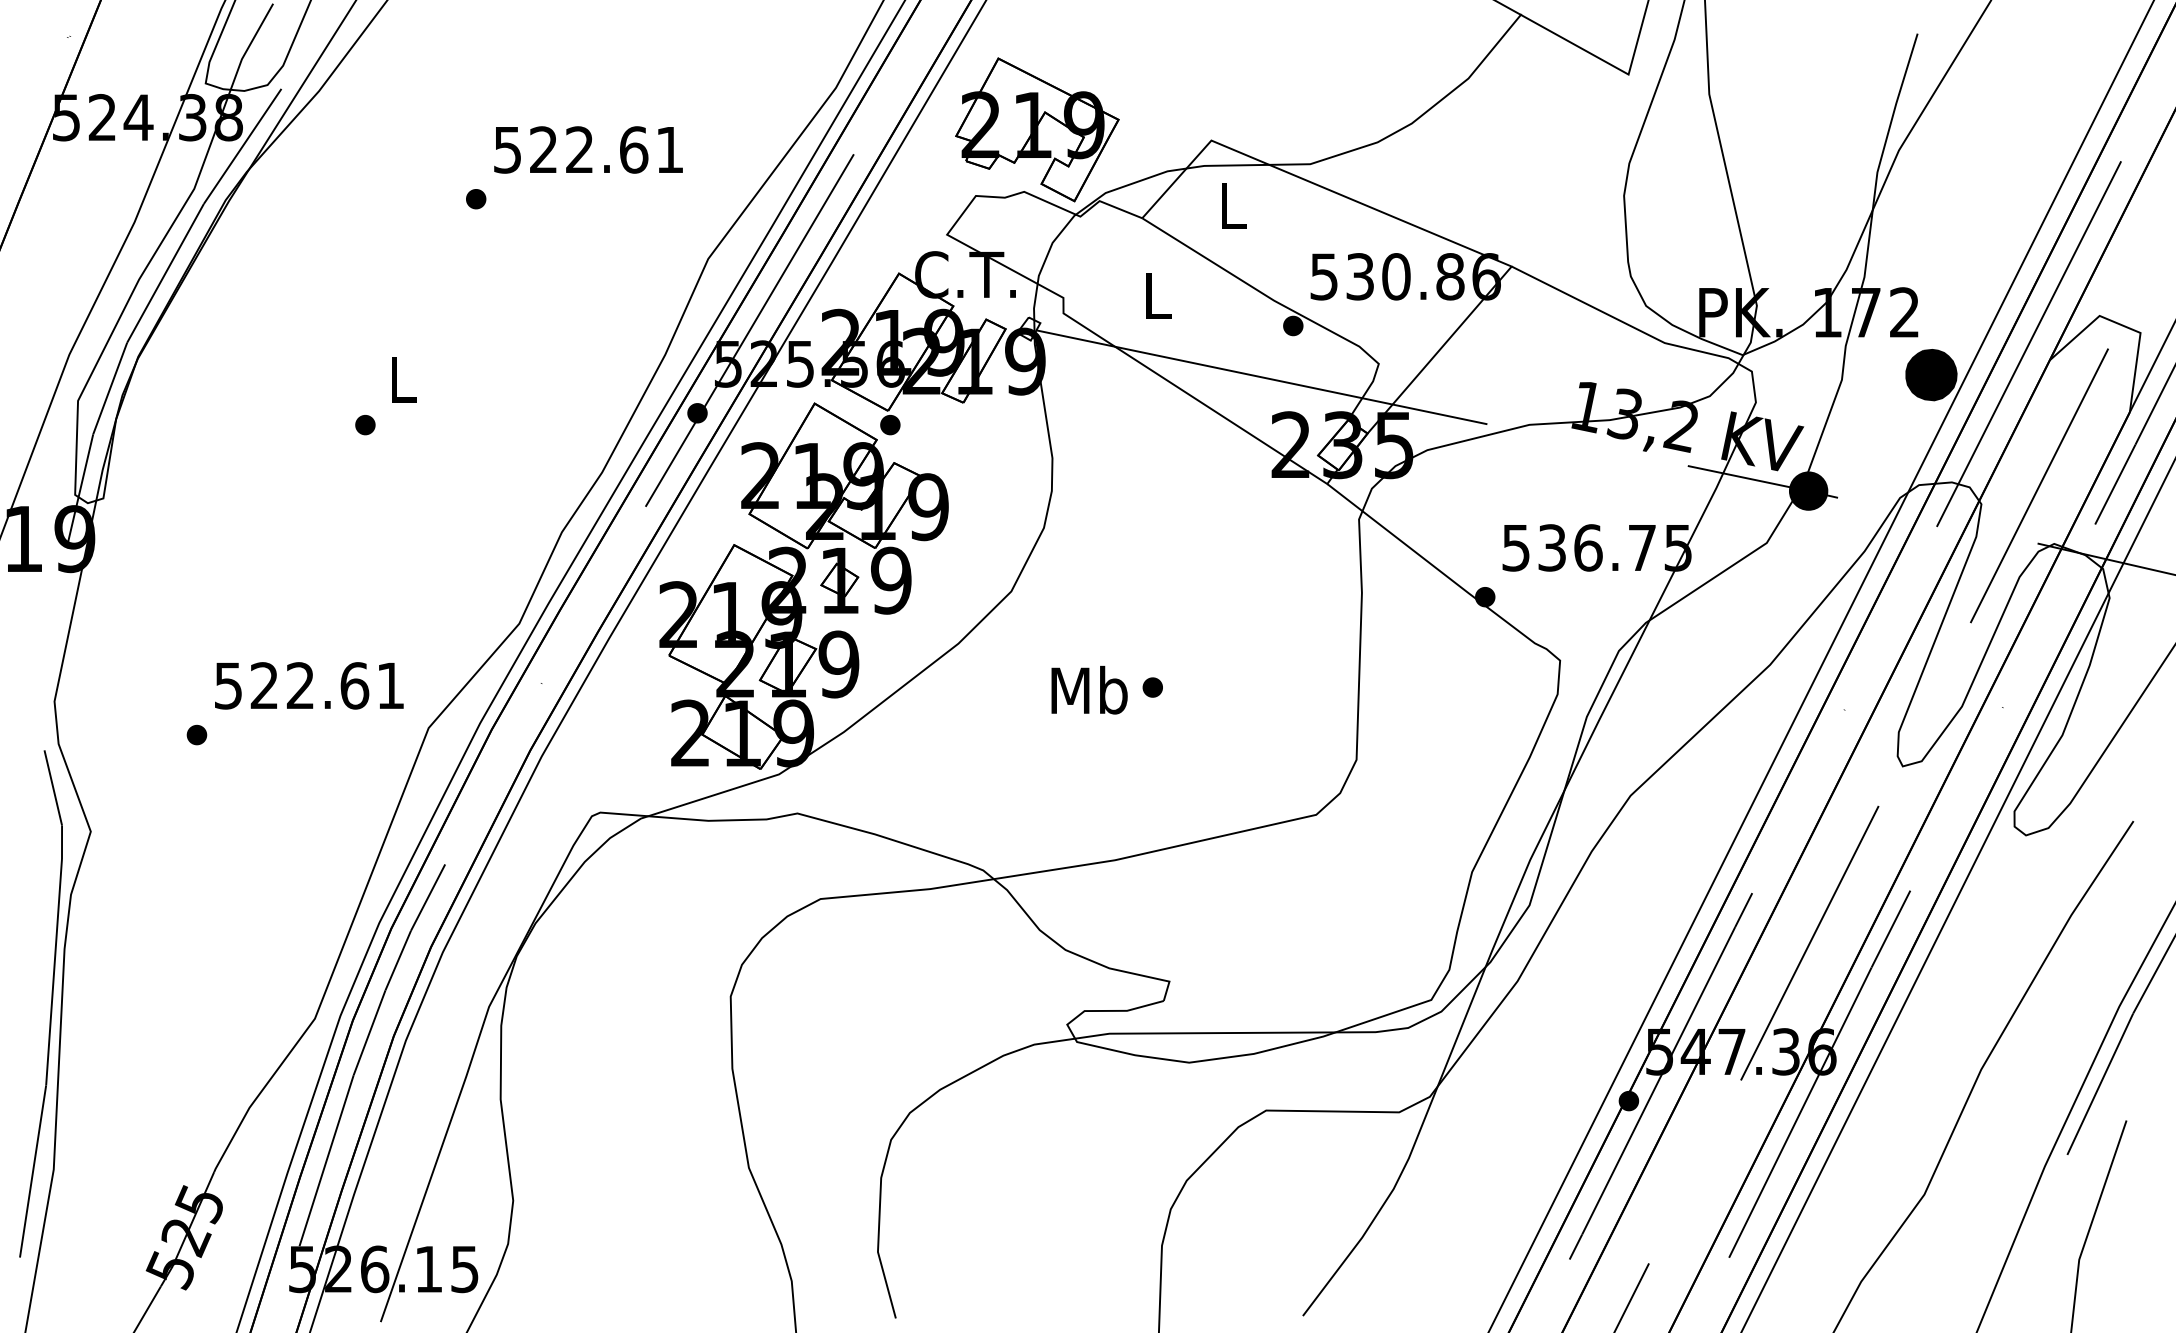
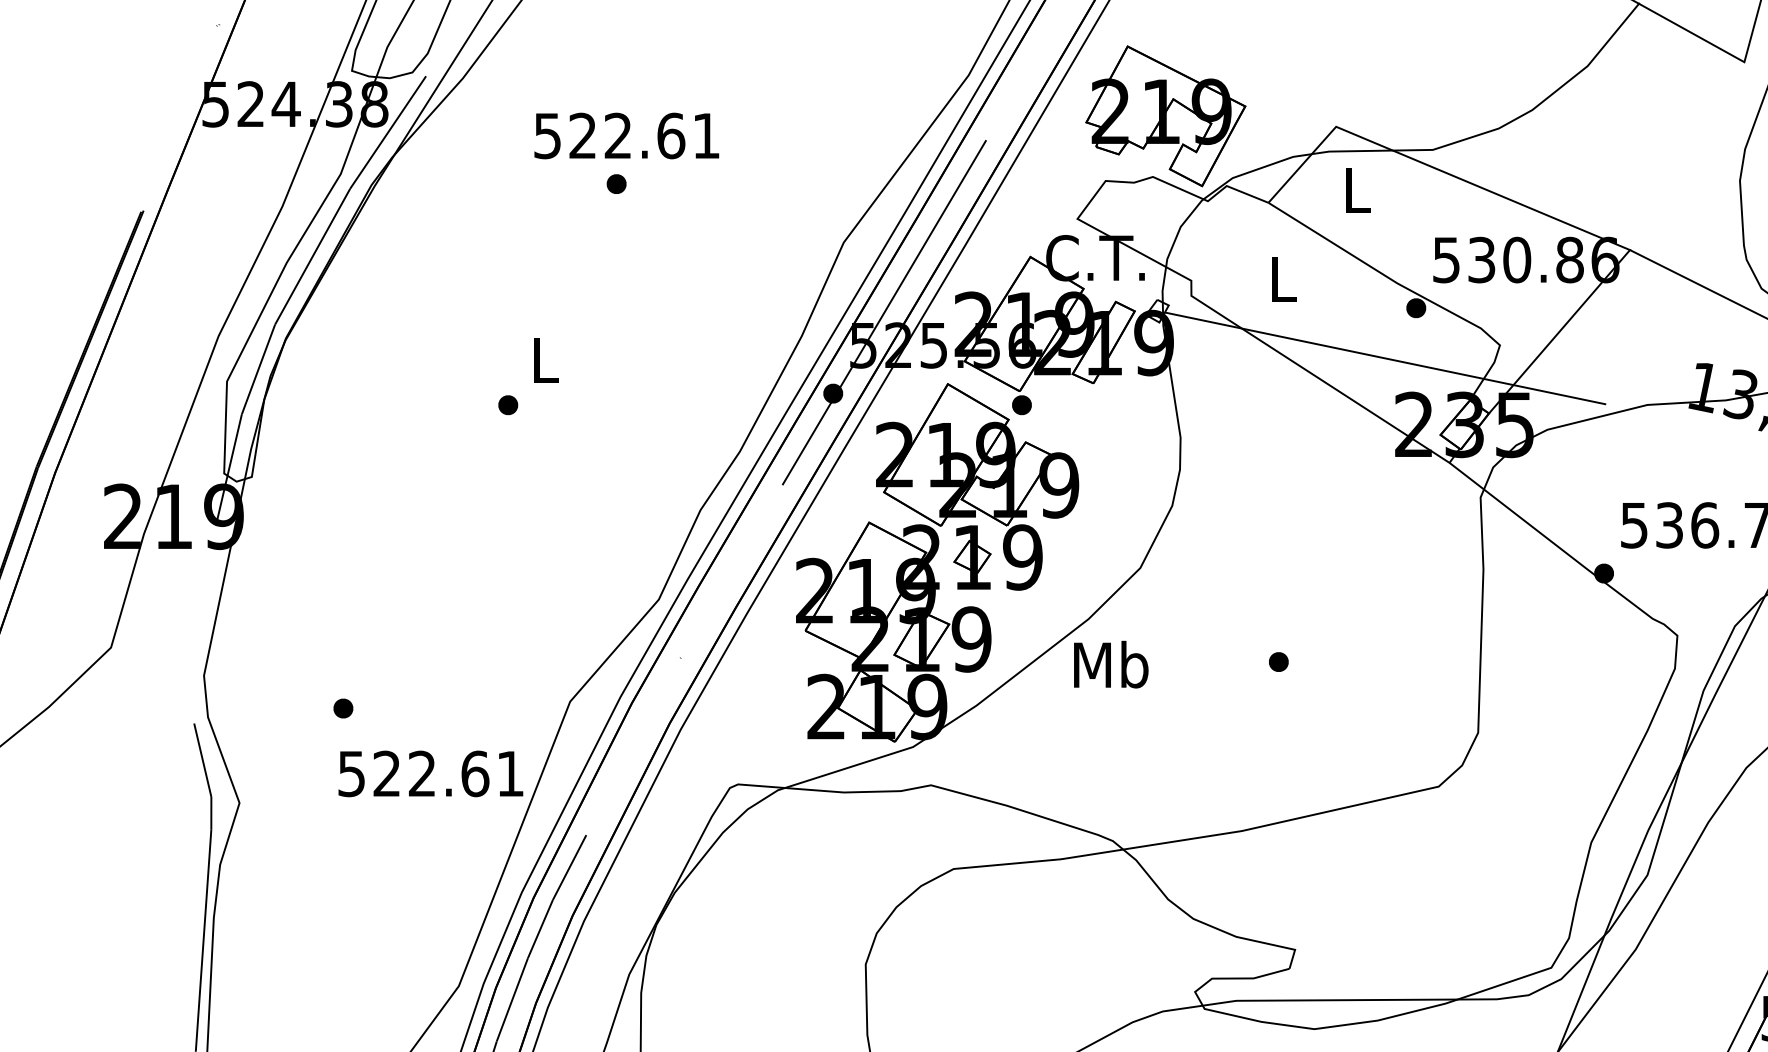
text: (588, 149) -> (626, 135), moved
text: (309, 685) -> (431, 773), moved
text: (1089, 690) -> (1111, 664), moved

